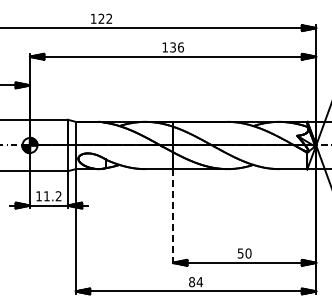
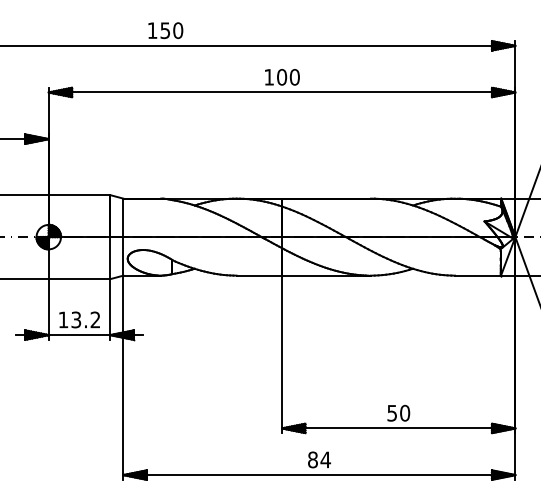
text: (105, 18) -> (171, 30), 122 -> 150
text: (176, 47) -> (287, 77), 136 -> 100
text: (46, 196) -> (75, 320), 11.2 -> 13.2
line: (173, 217) -> (282, 354), dashed -> solid

